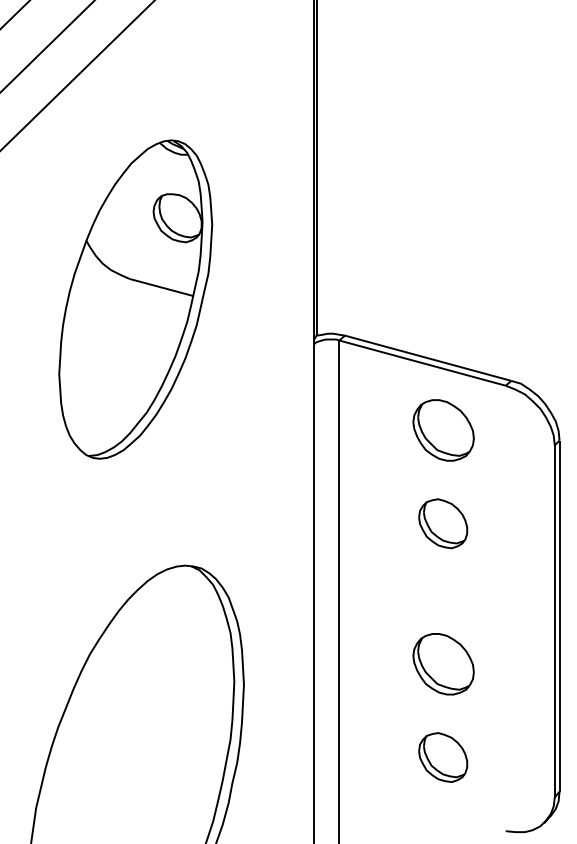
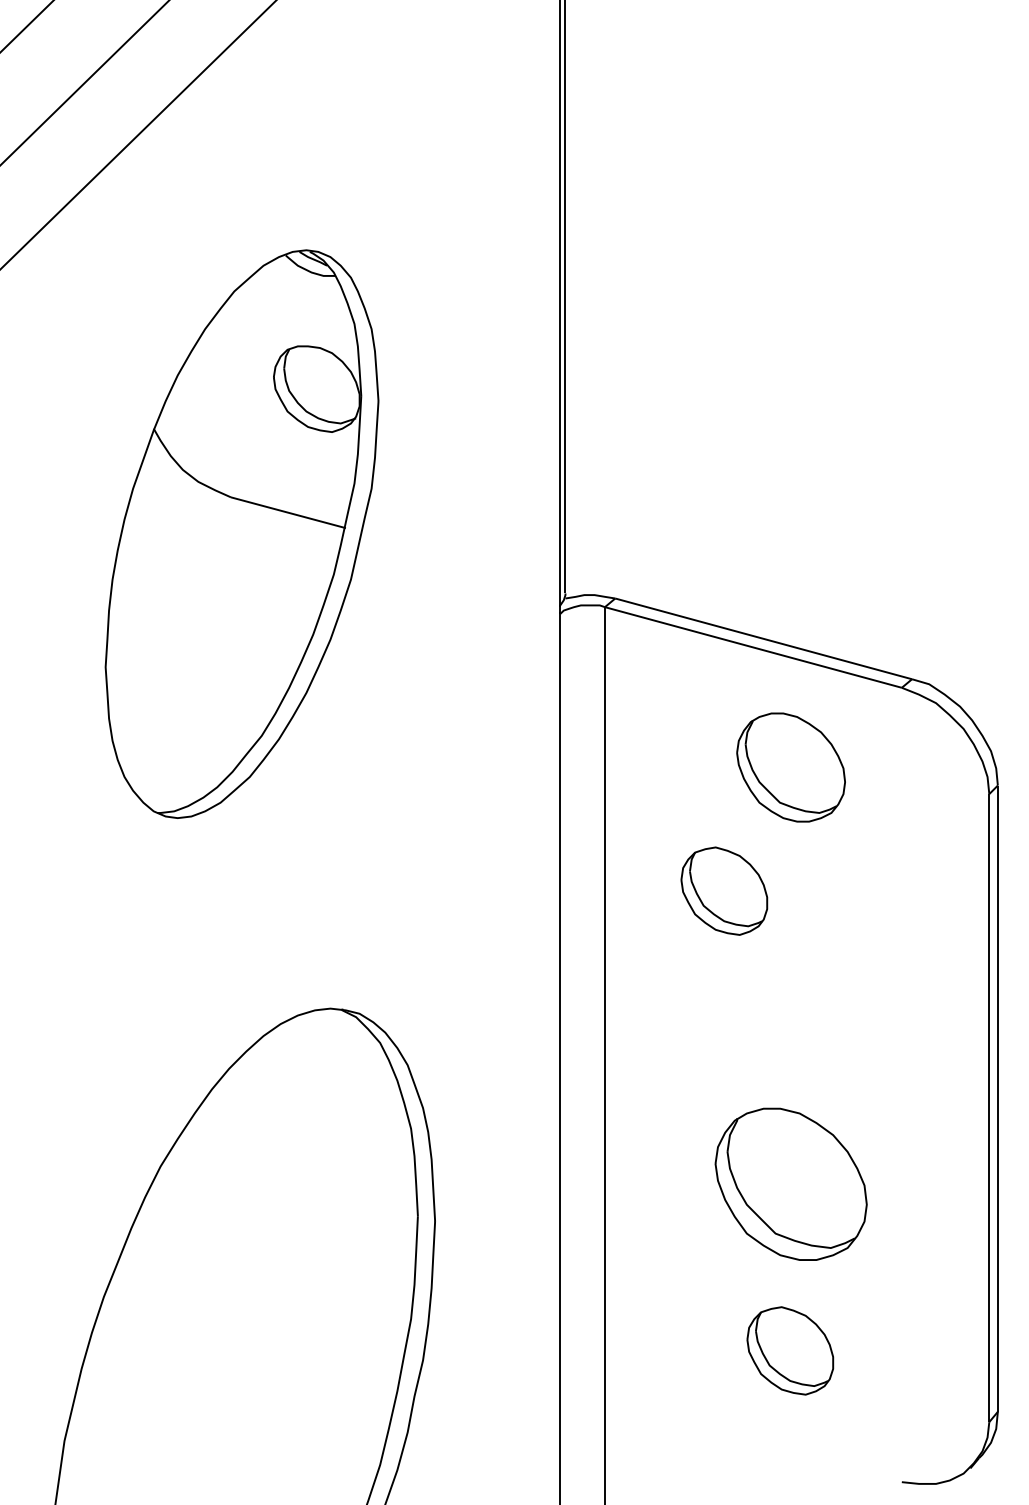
part: (443, 523) -> (724, 890), moved
part: (443, 664) -> (790, 1184), size x1.4

